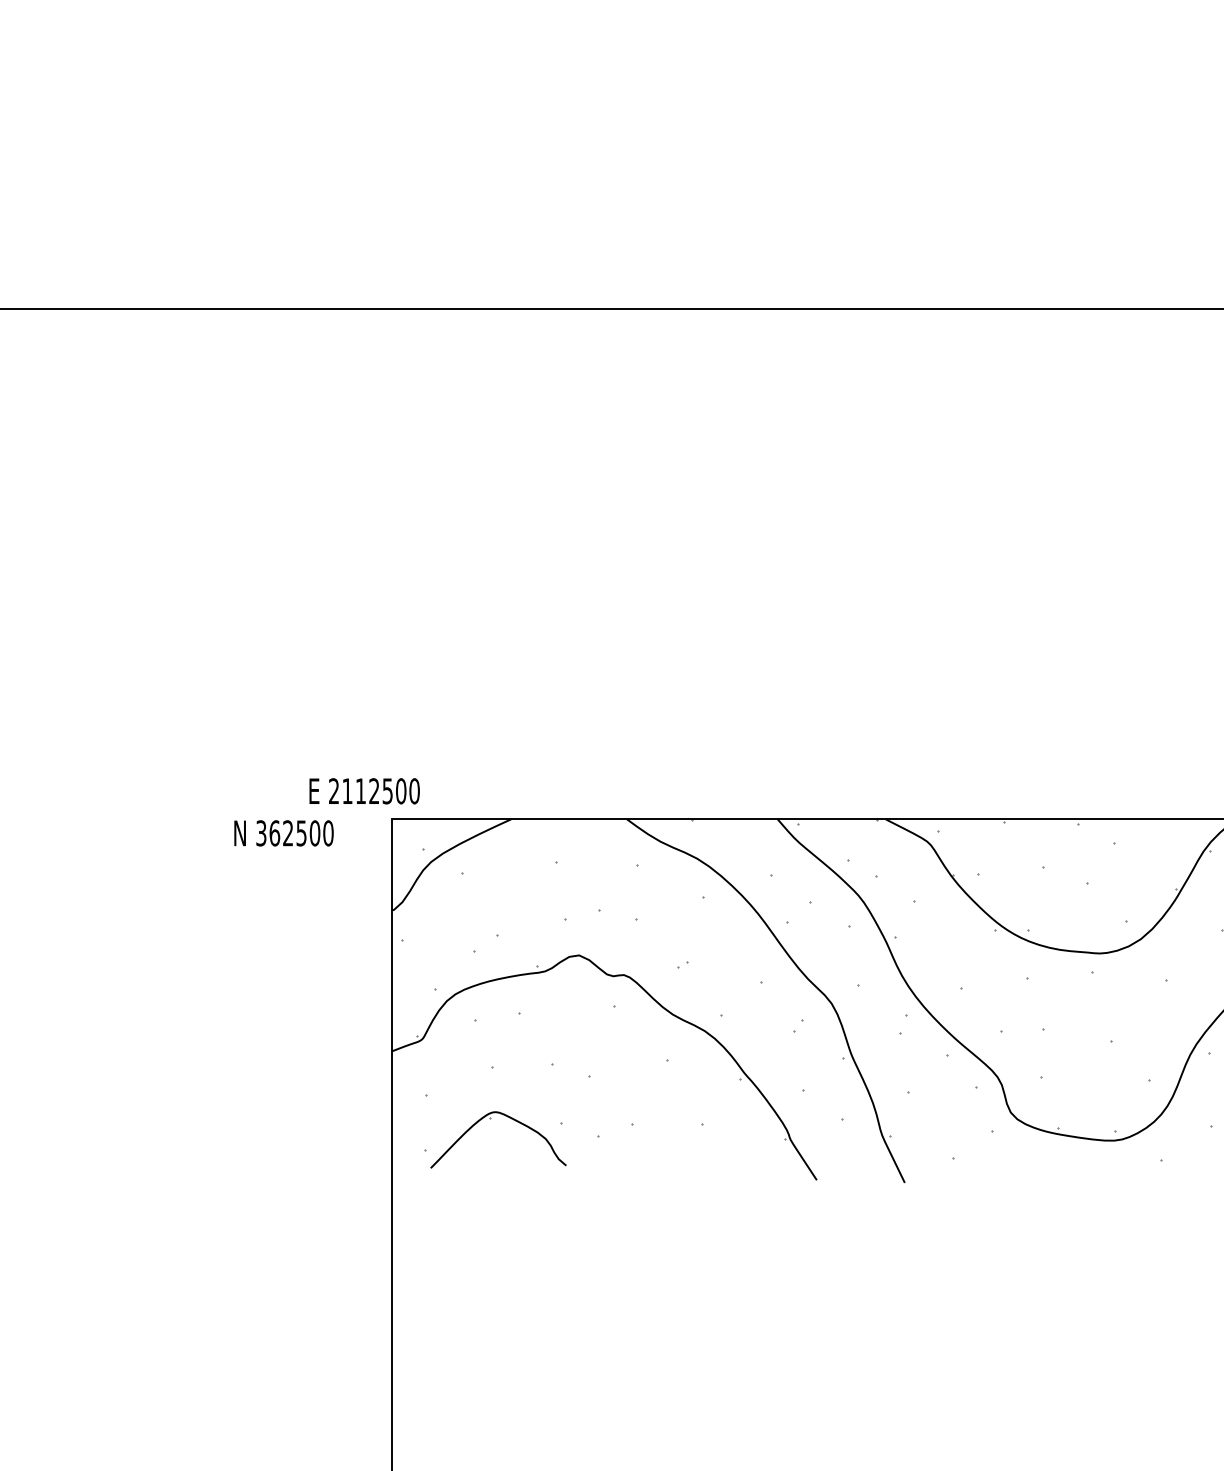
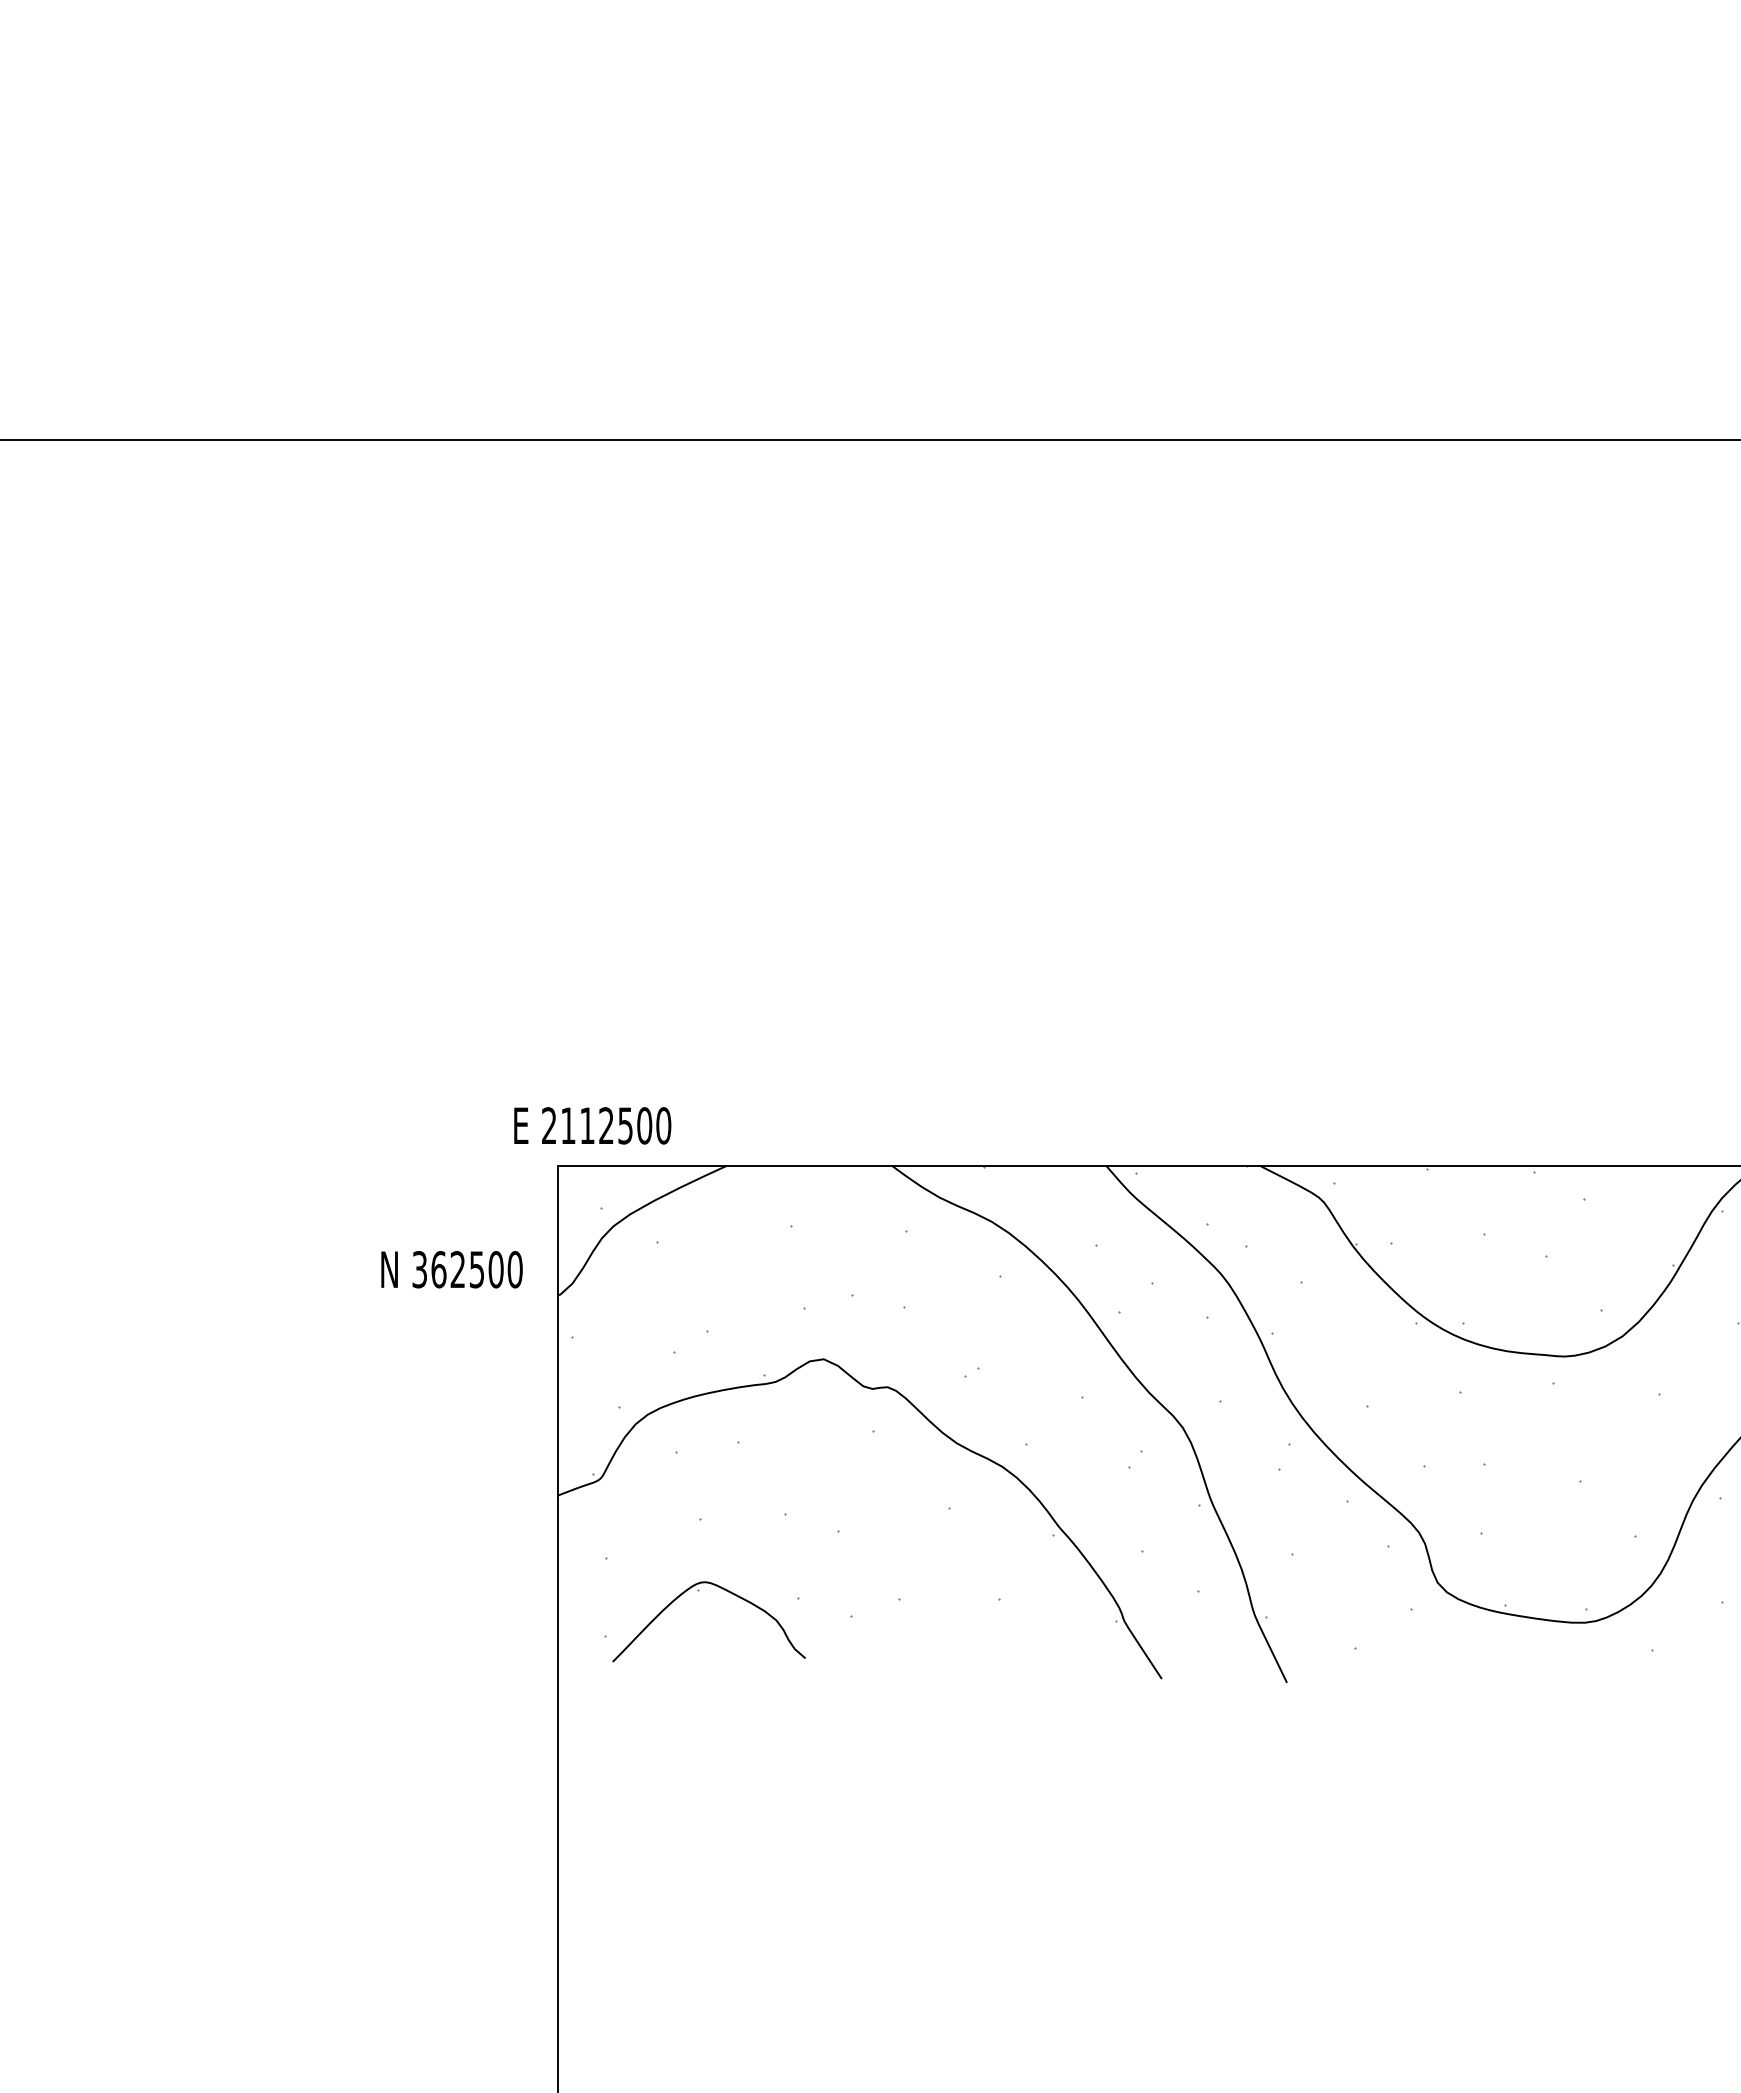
text: (364, 791) -> (592, 1125), moved
text: (283, 833) -> (451, 1269), moved

